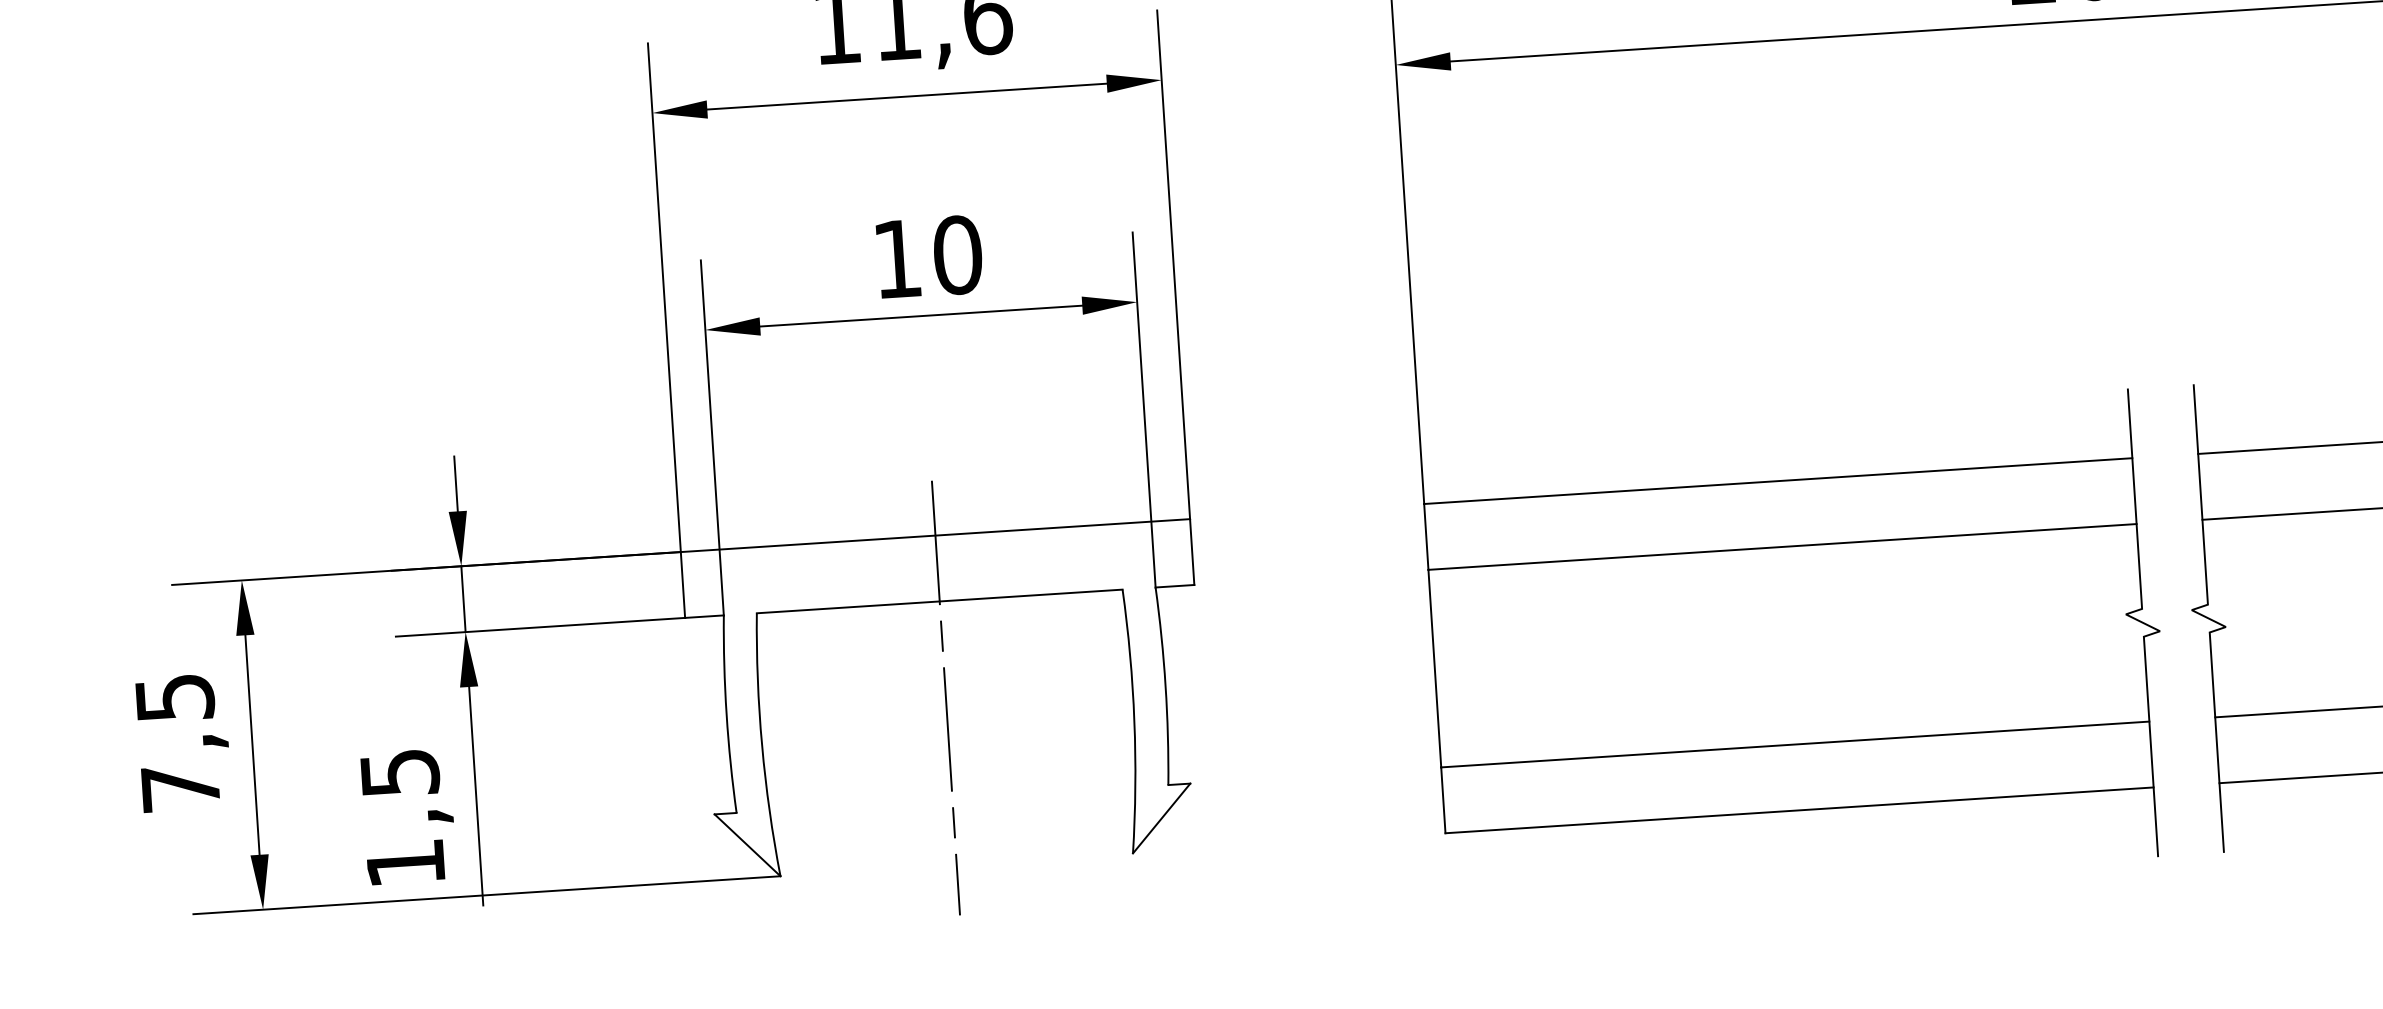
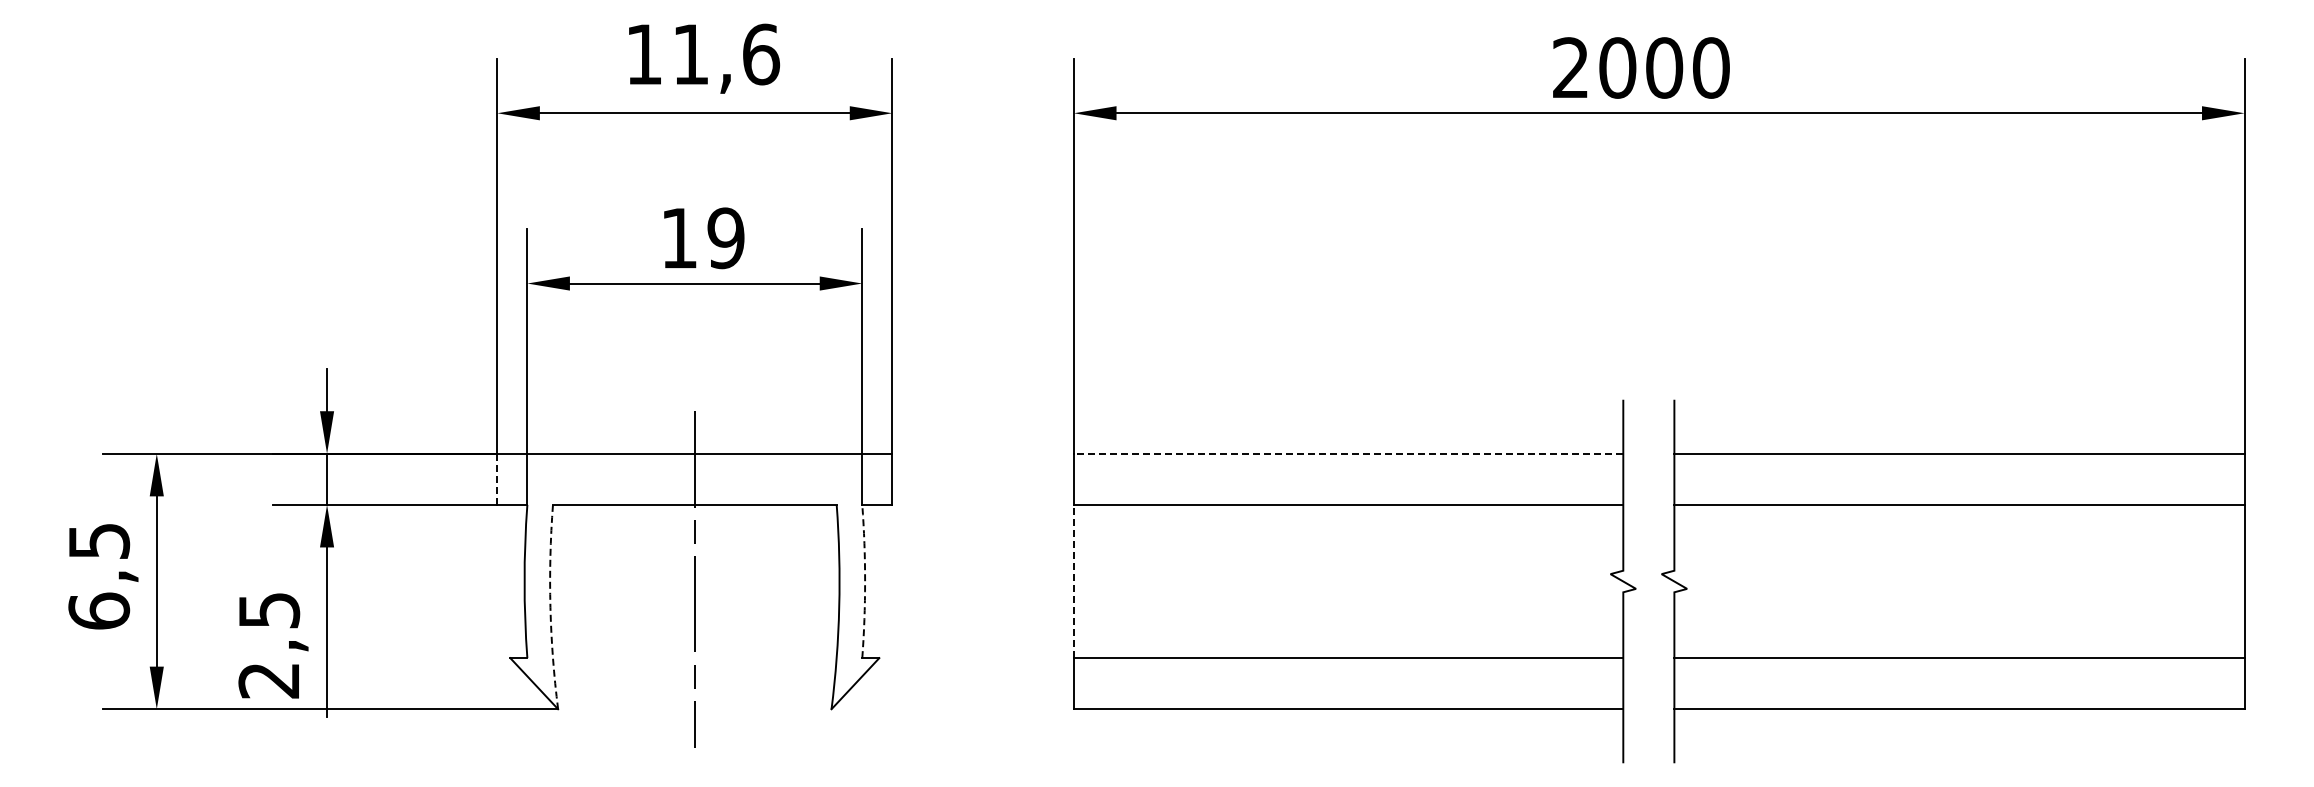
text: (957, 255) -> (725, 238), 10 -> 19
line: (1778, 480) -> (1348, 453), solid -> dashed
line: (683, 585) -> (497, 479), solid -> dashed
line: (1434, 668) -> (1073, 581), solid -> dashed
arc: (1166, 685) -> (865, 581), solid -> dashed
arc: (762, 745) -> (550, 607), solid -> dashed
text: (181, 787) -> (99, 610), 7,5 -> 6,5
text: (404, 864) -> (268, 681), 1,5 -> 2,5

